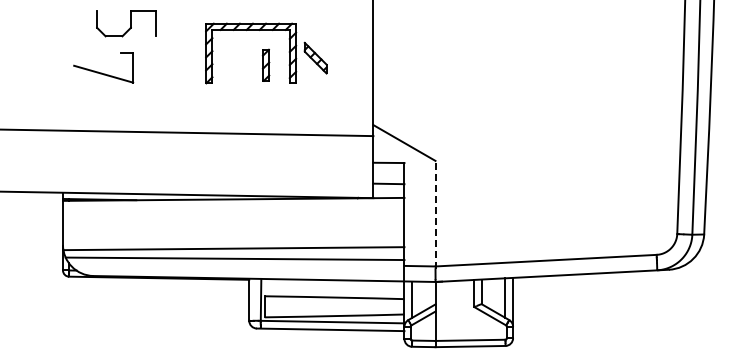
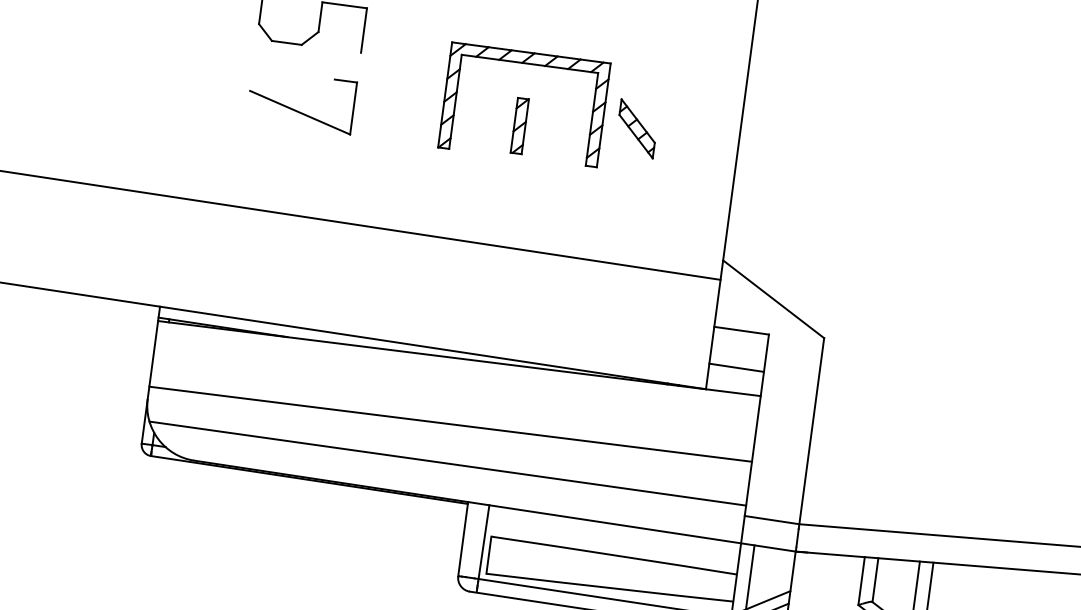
part: (265, 64) -> (518, 124), moved
part: (103, 67) -> (301, 100), moved
line: (435, 214) -> (811, 432), dashed -> solid
line: (233, 248) -> (450, 423), moved

